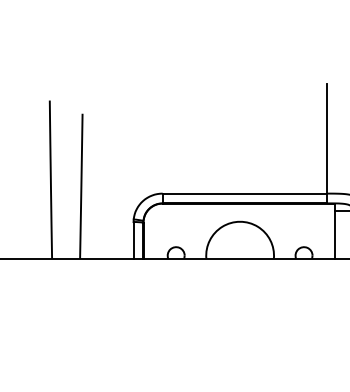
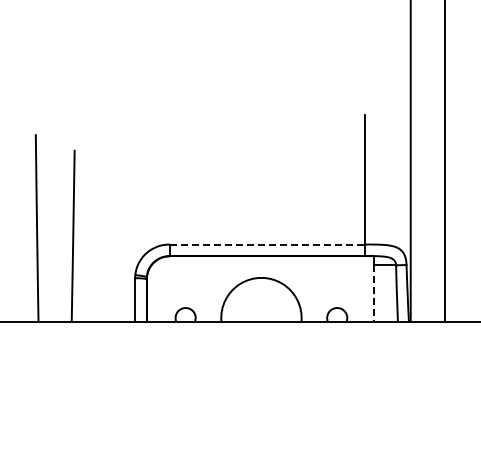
line: (245, 193) -> (267, 244), solid -> dashed
line: (334, 234) -> (373, 293), solid -> dashed

